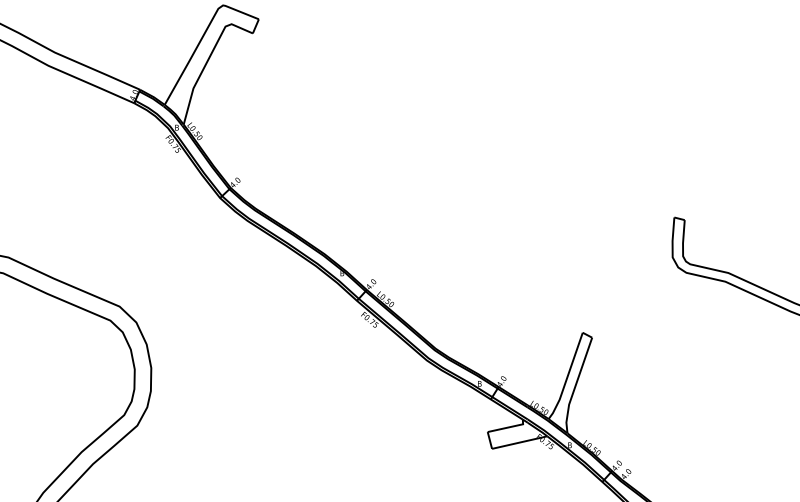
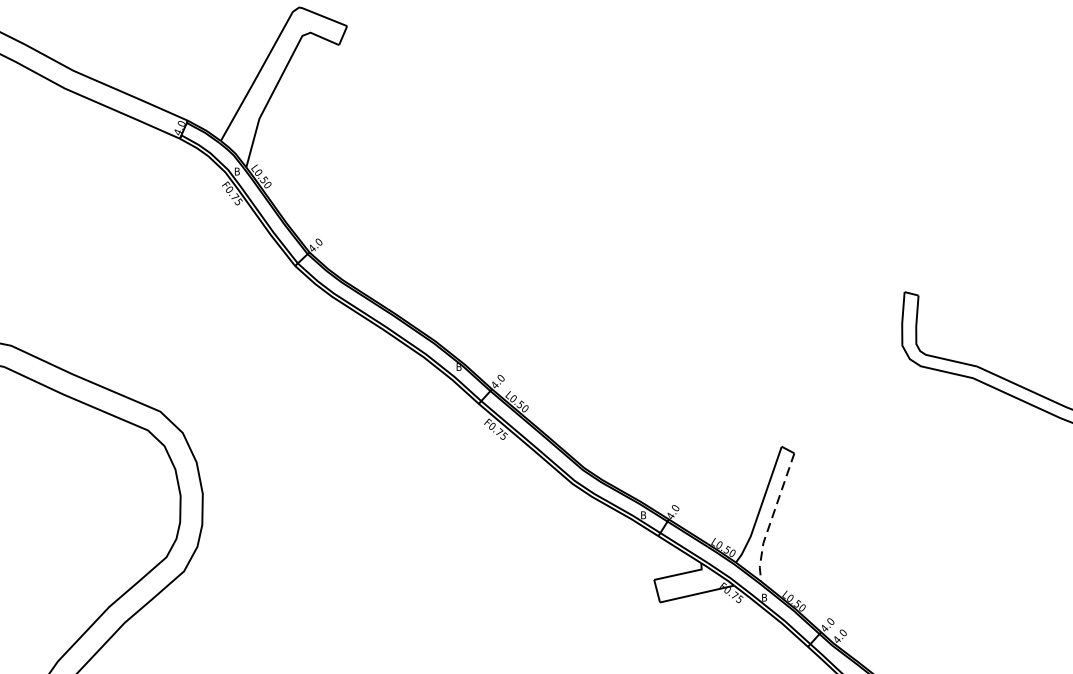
line: (575, 386) -> (771, 518), solid -> dashed

